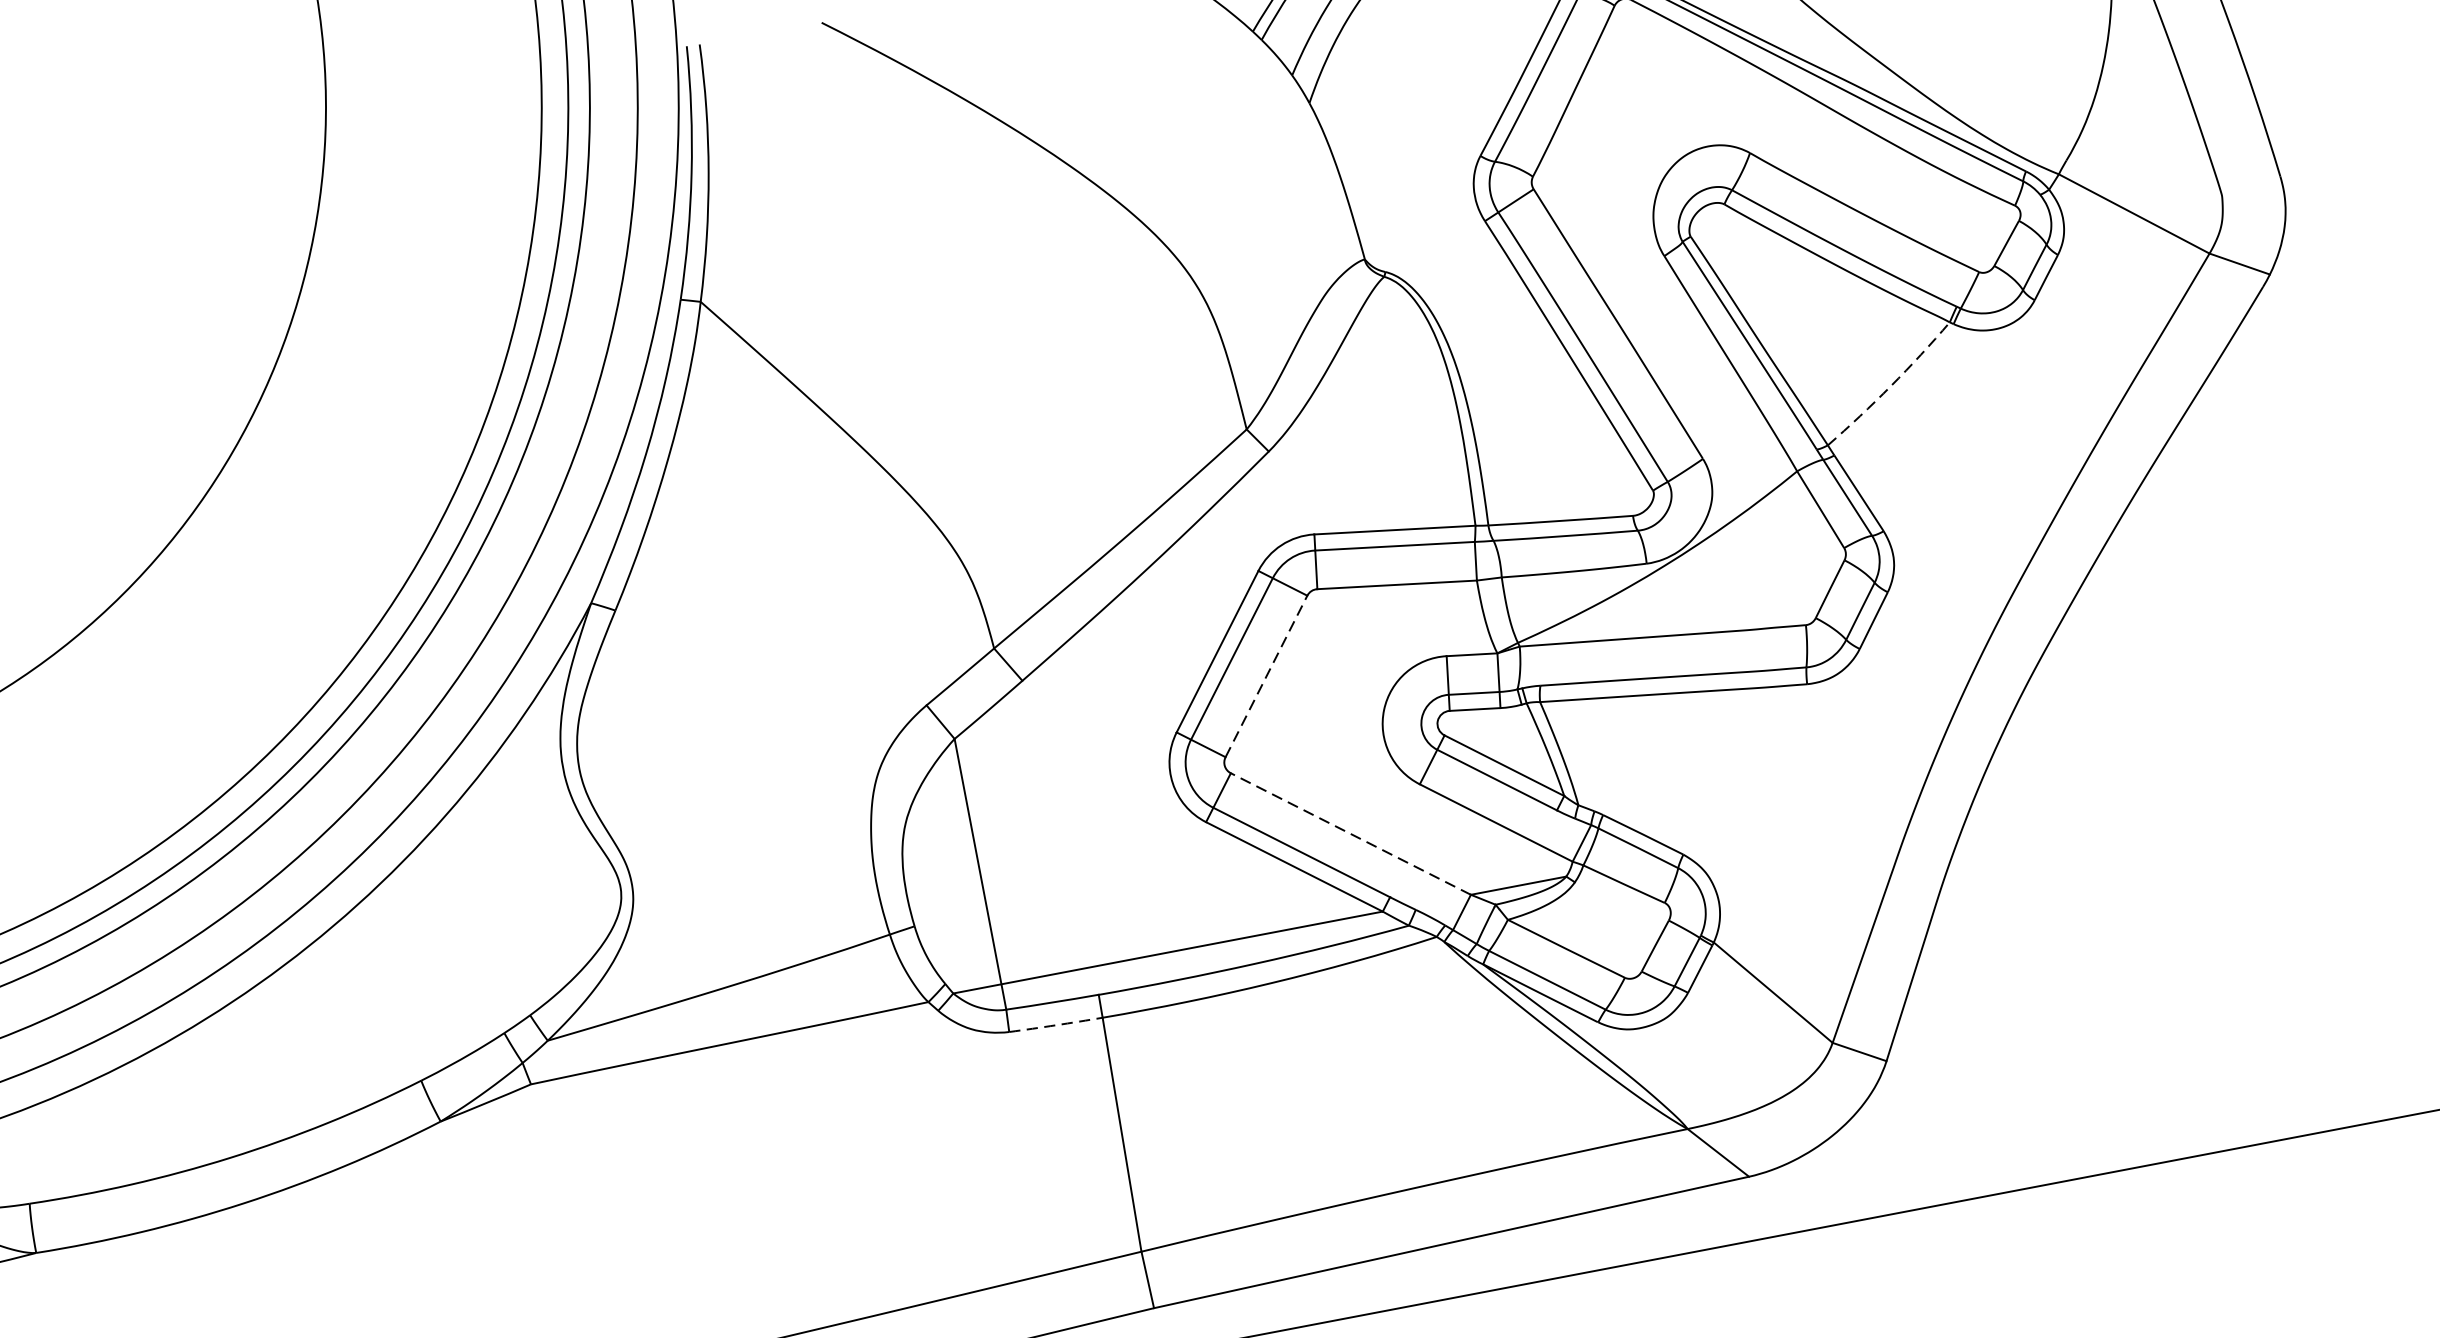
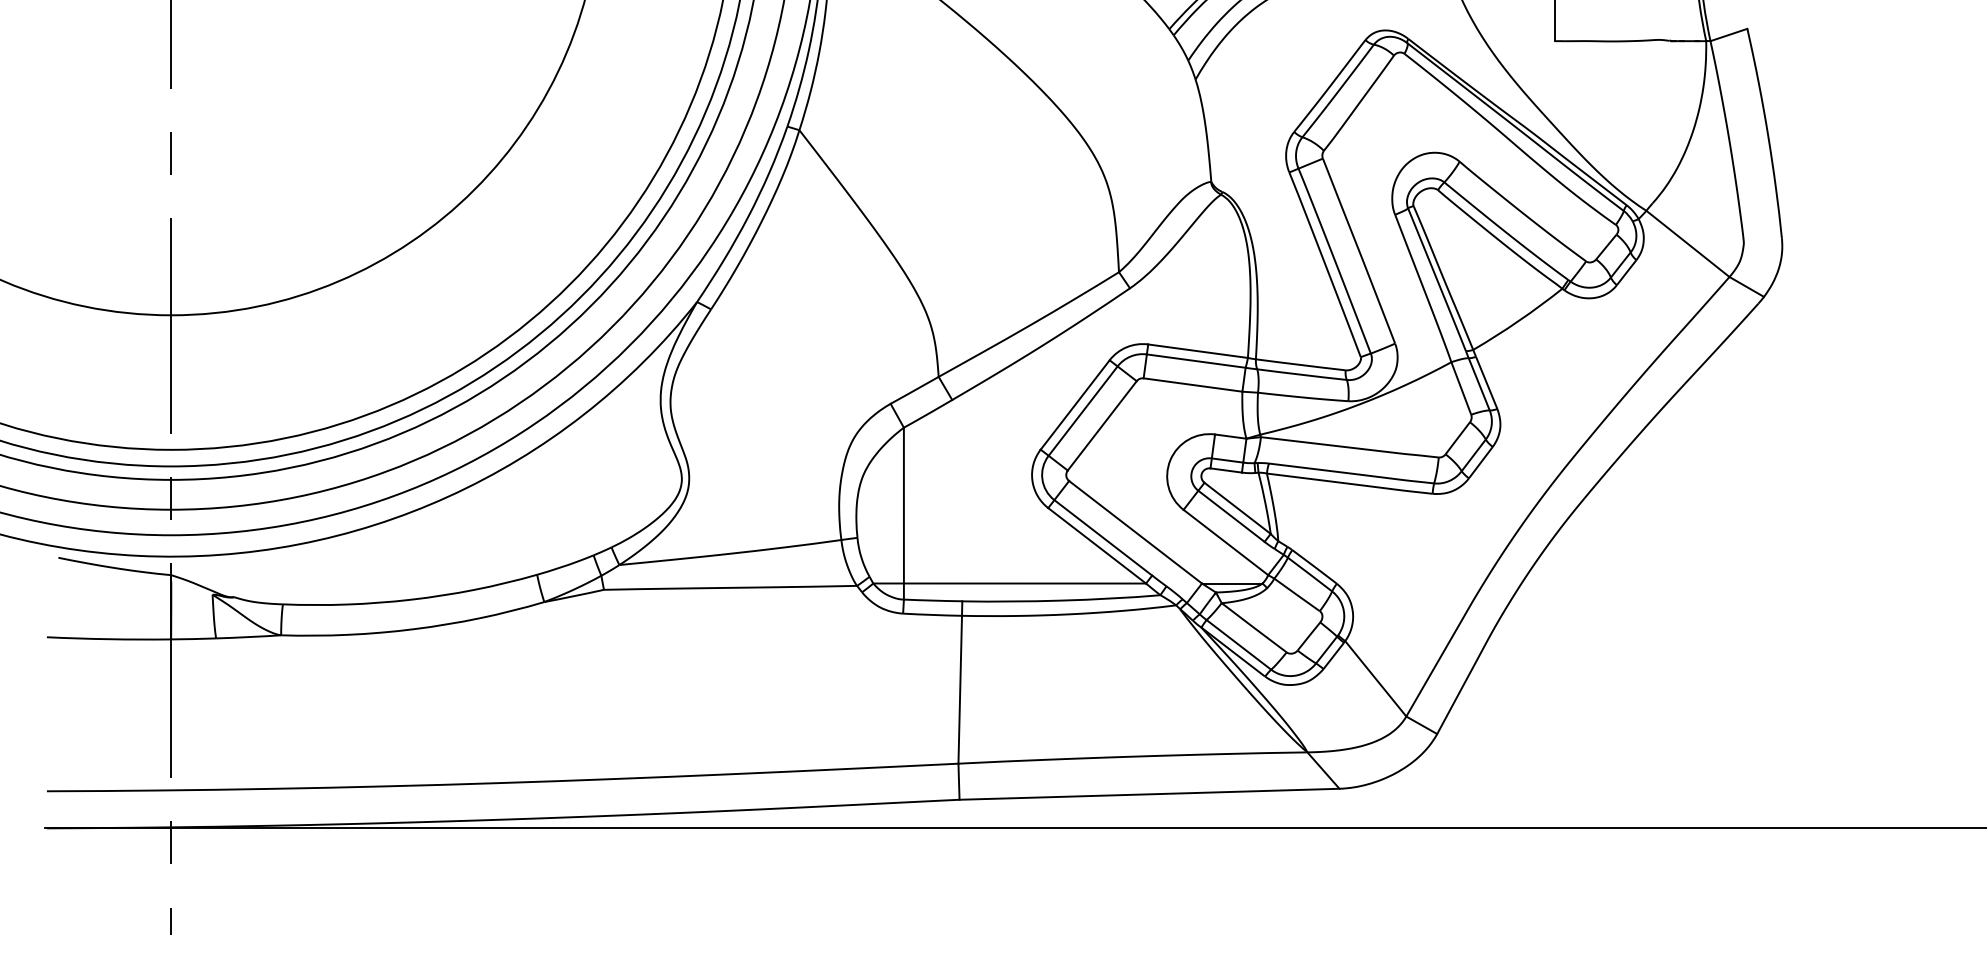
arc: (1890, 385) -> (1518, 320), dashed -> solid
line: (1266, 675) -> (1102, 425), dashed -> solid
line: (1350, 834) -> (1135, 532), dashed -> solid
arc: (1055, 1024) -> (932, 614), dashed -> solid

